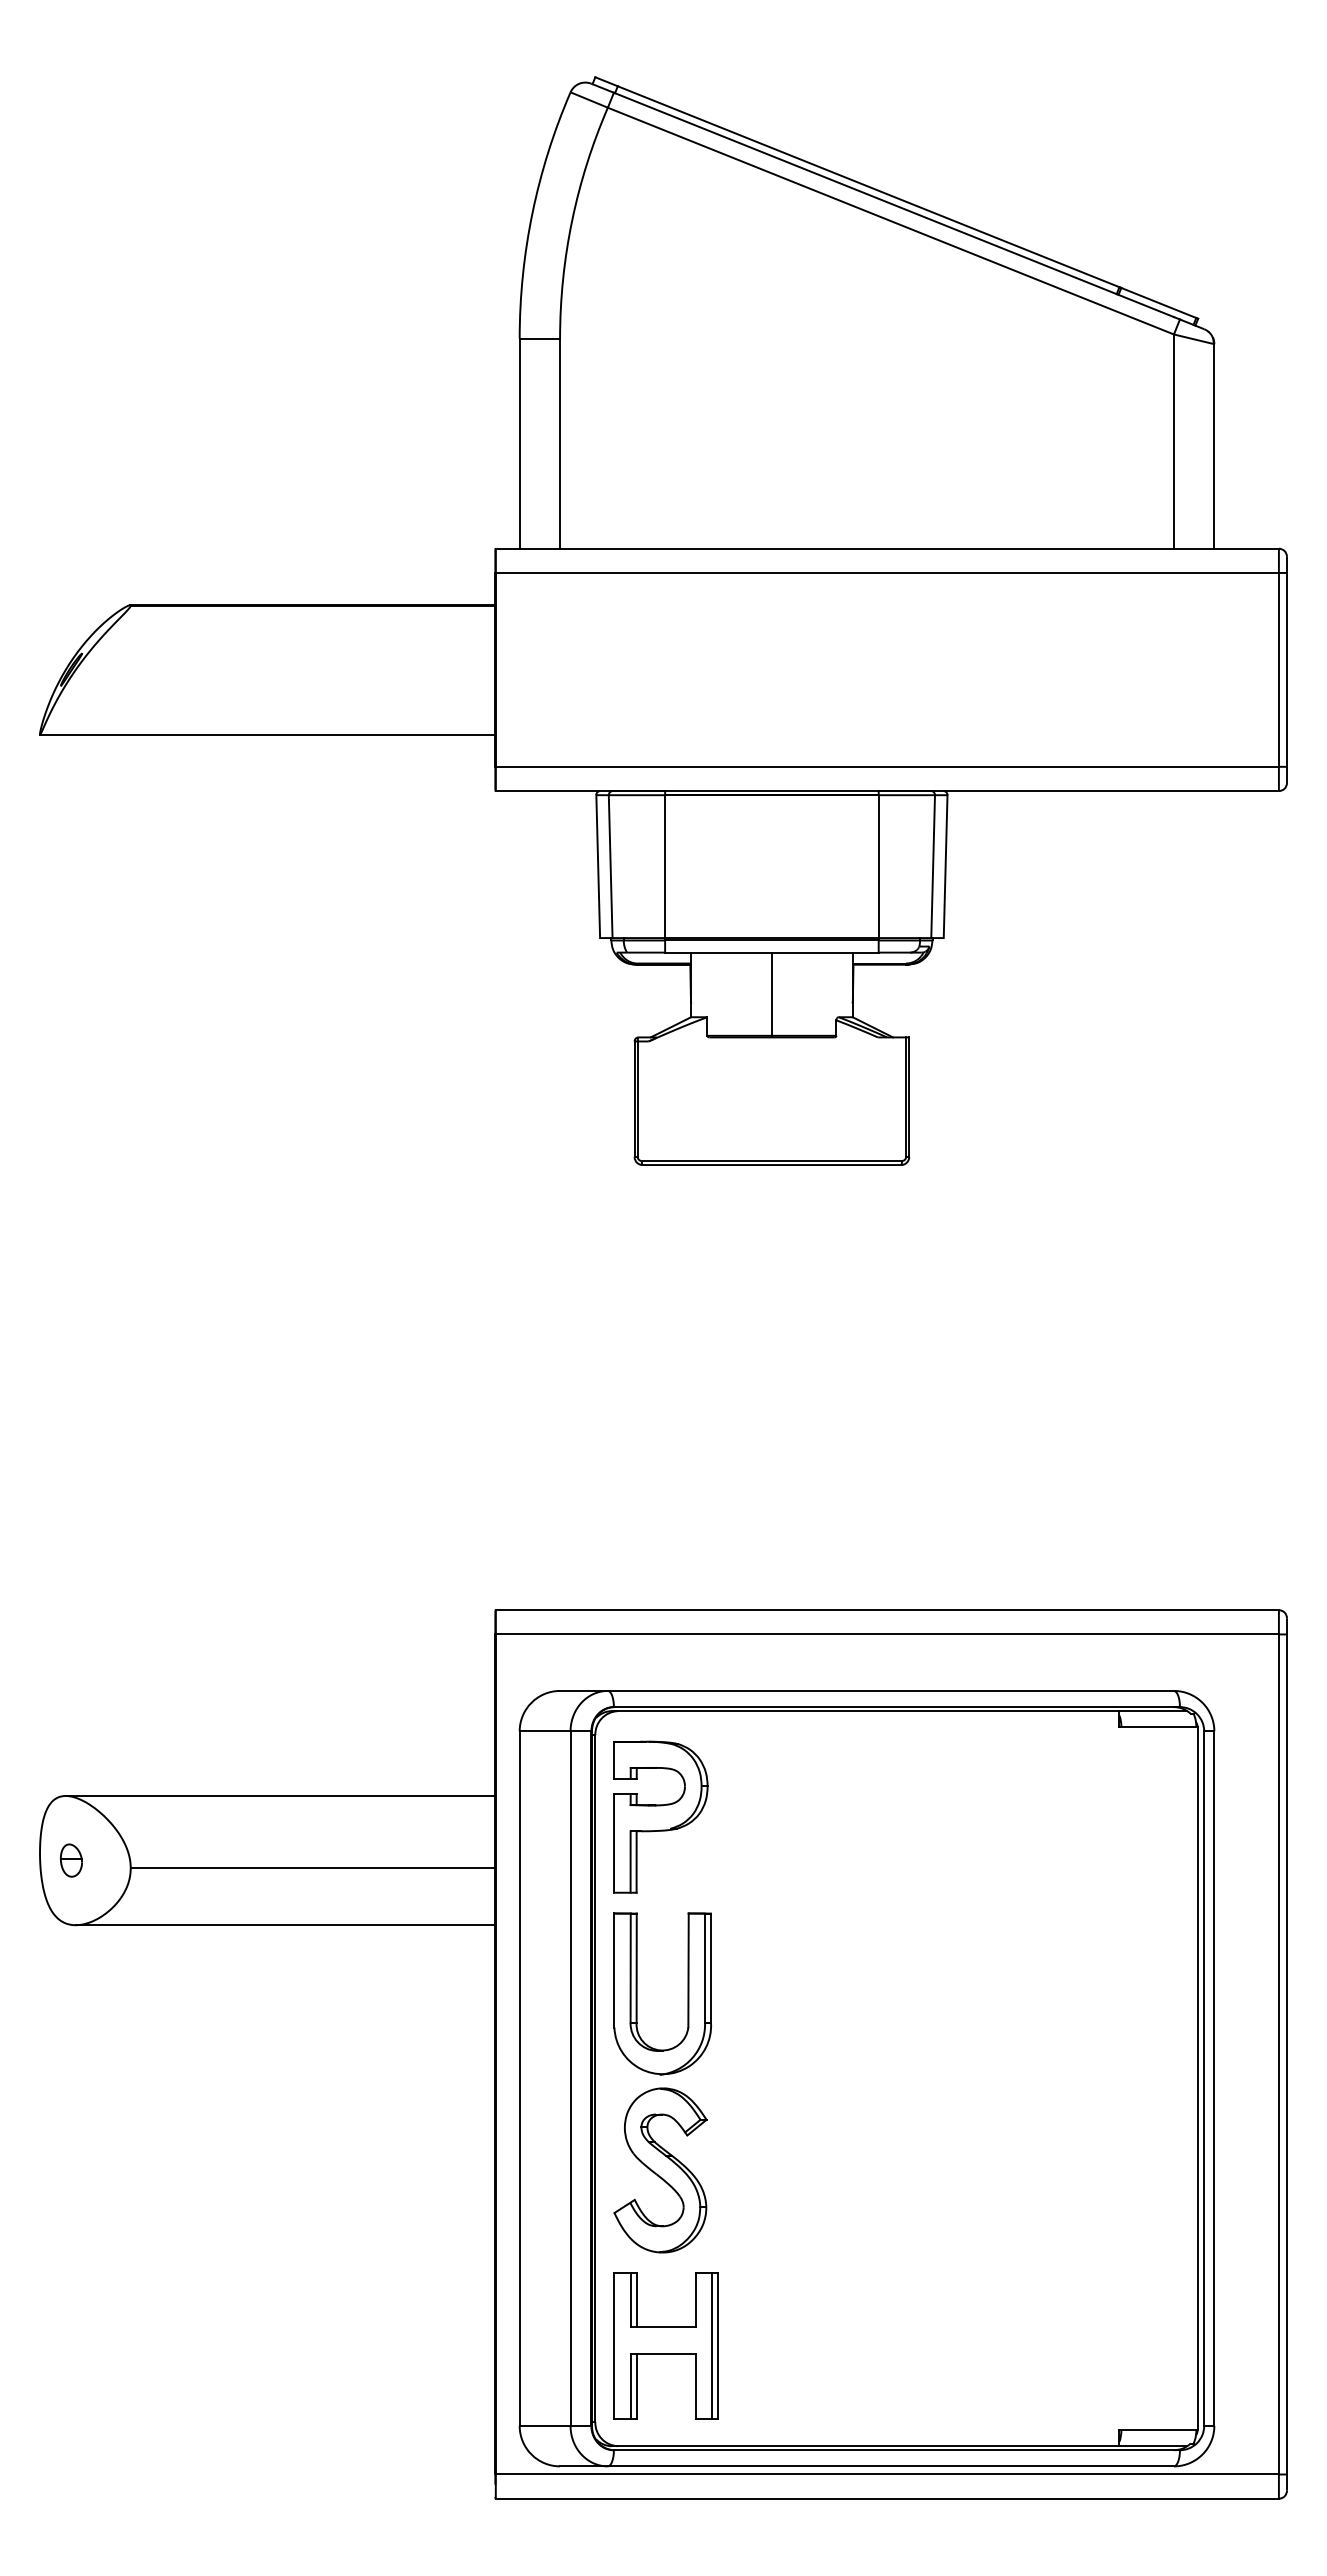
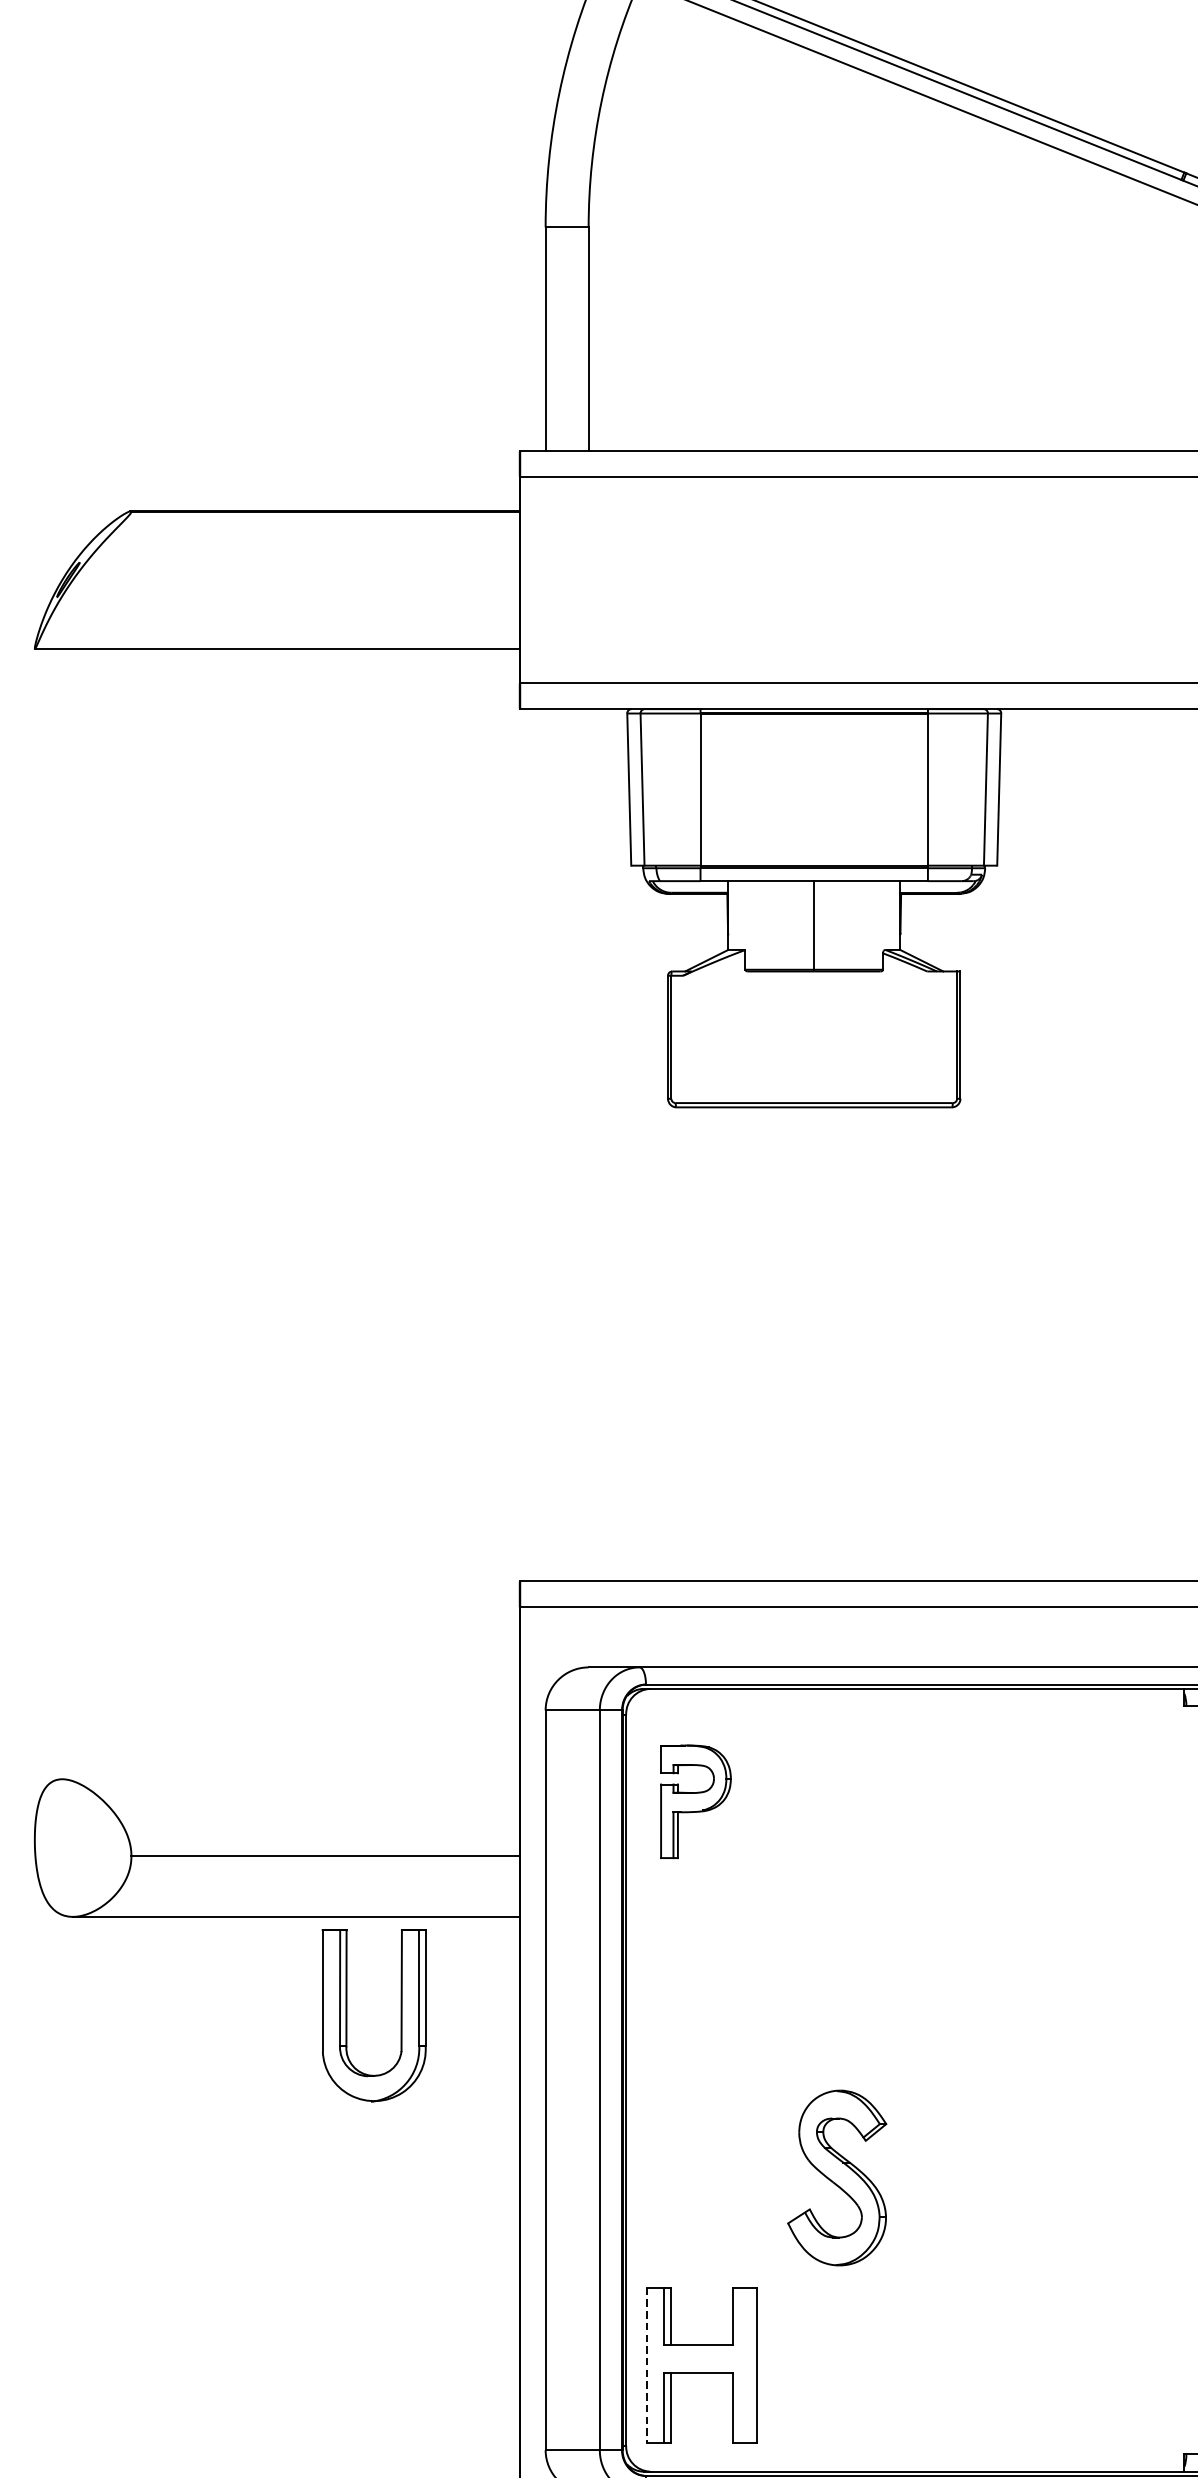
line: (280, 1795) -> (290, 1778), removed
part: (660, 1816) -> (695, 1801), size x0.7
part: (71, 1860) -> (68, 1847), removed
part: (637, 1993) -> (347, 2015), moved
part: (660, 2170) -> (837, 2178), moved
line: (712, 2345) -> (750, 2364), removed
line: (614, 2346) -> (646, 2365), solid -> dashed

